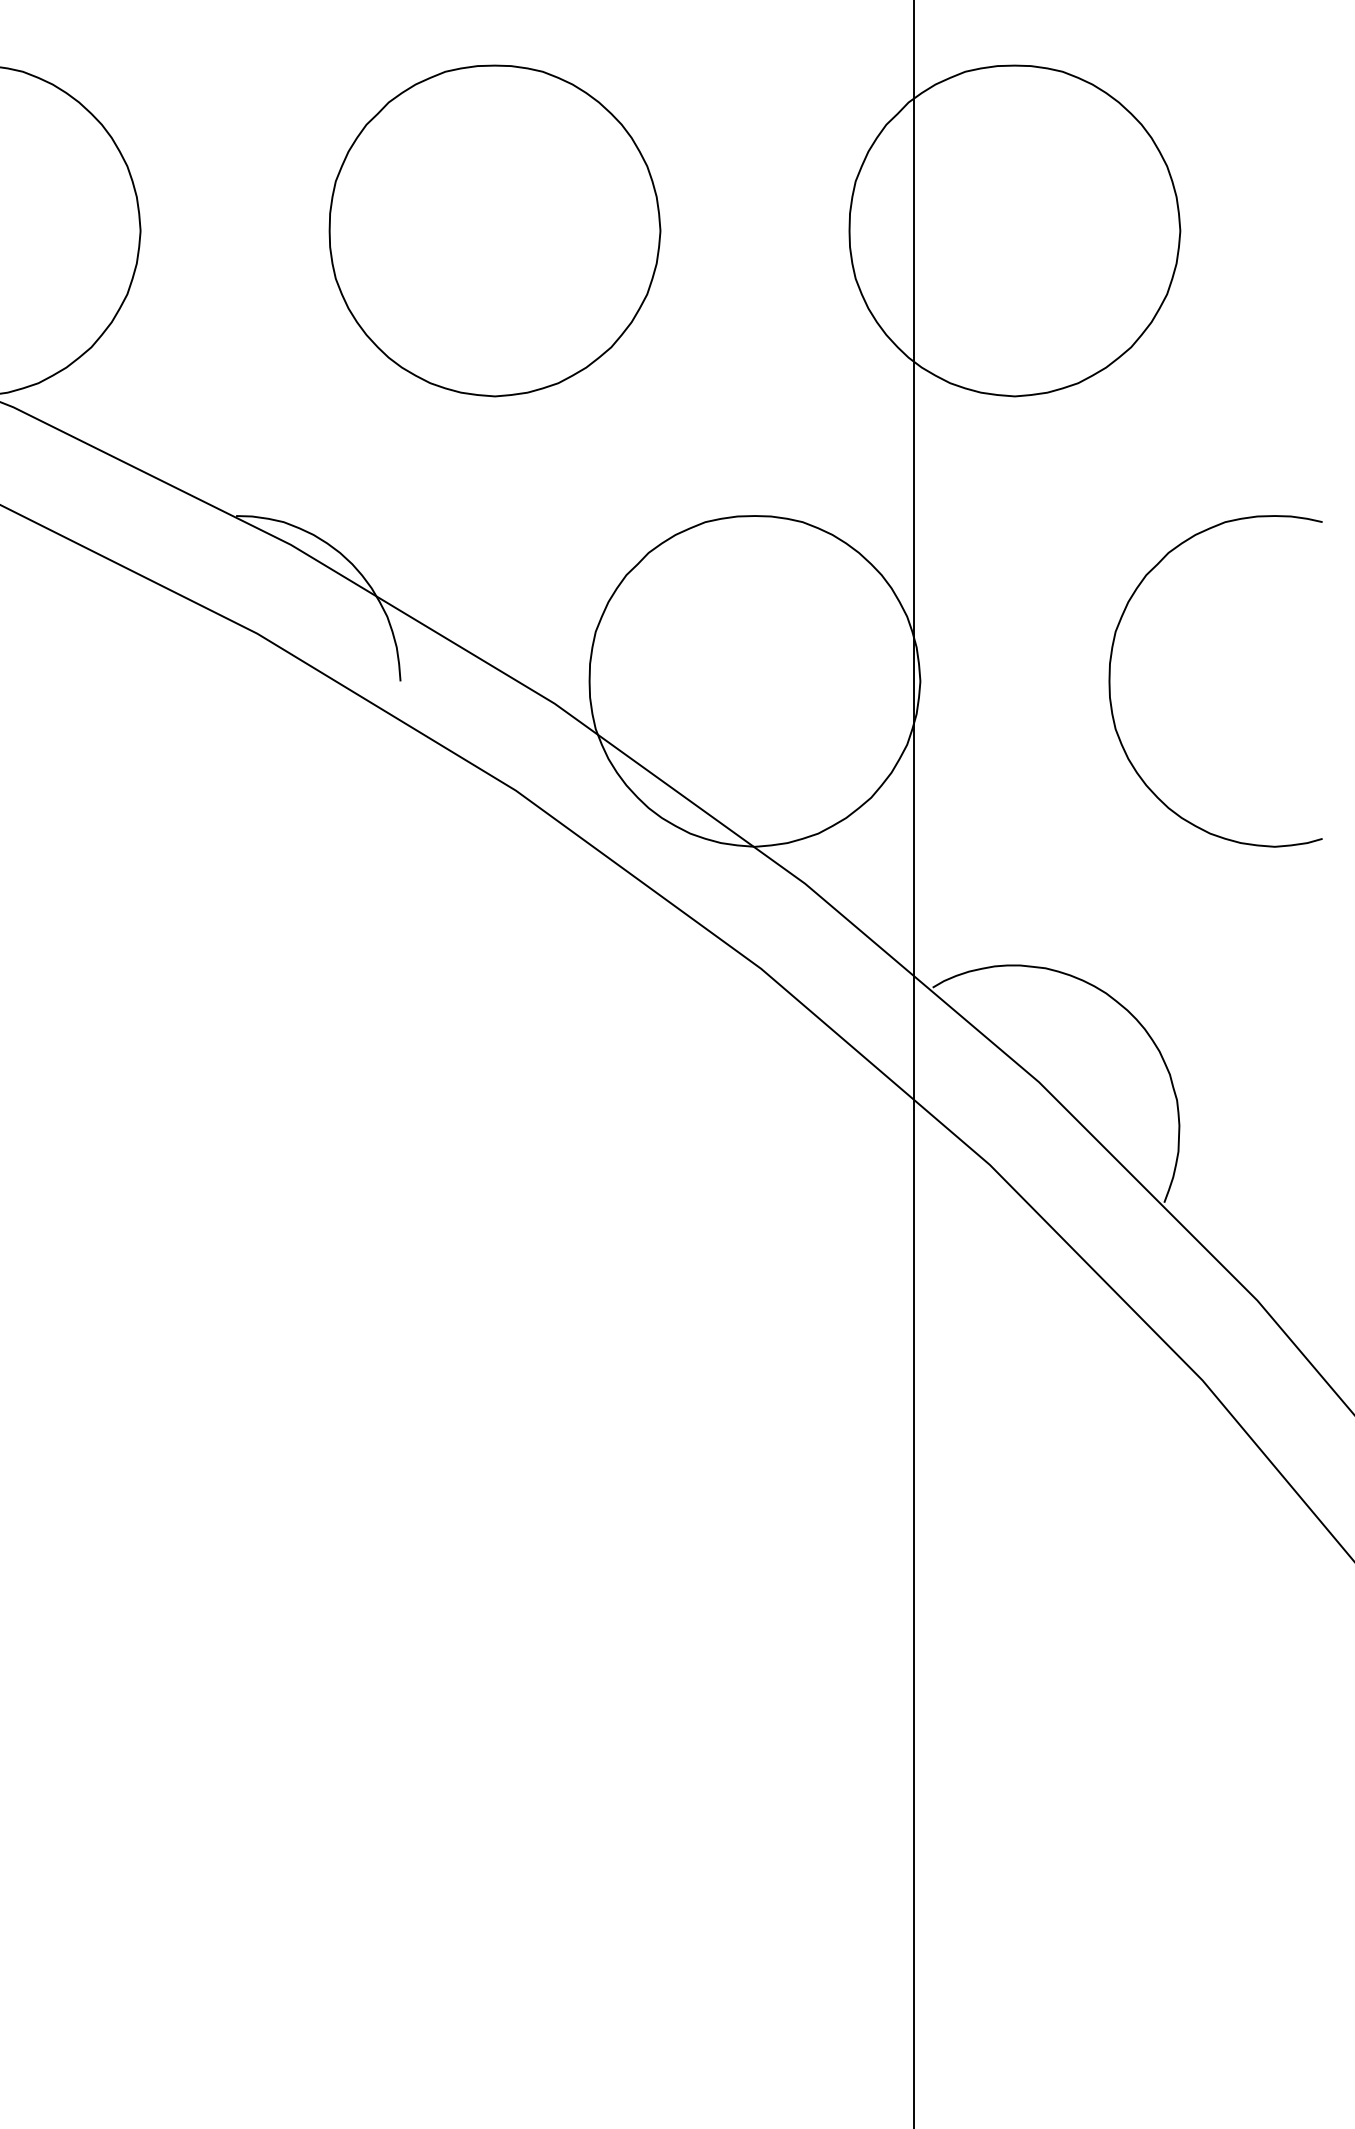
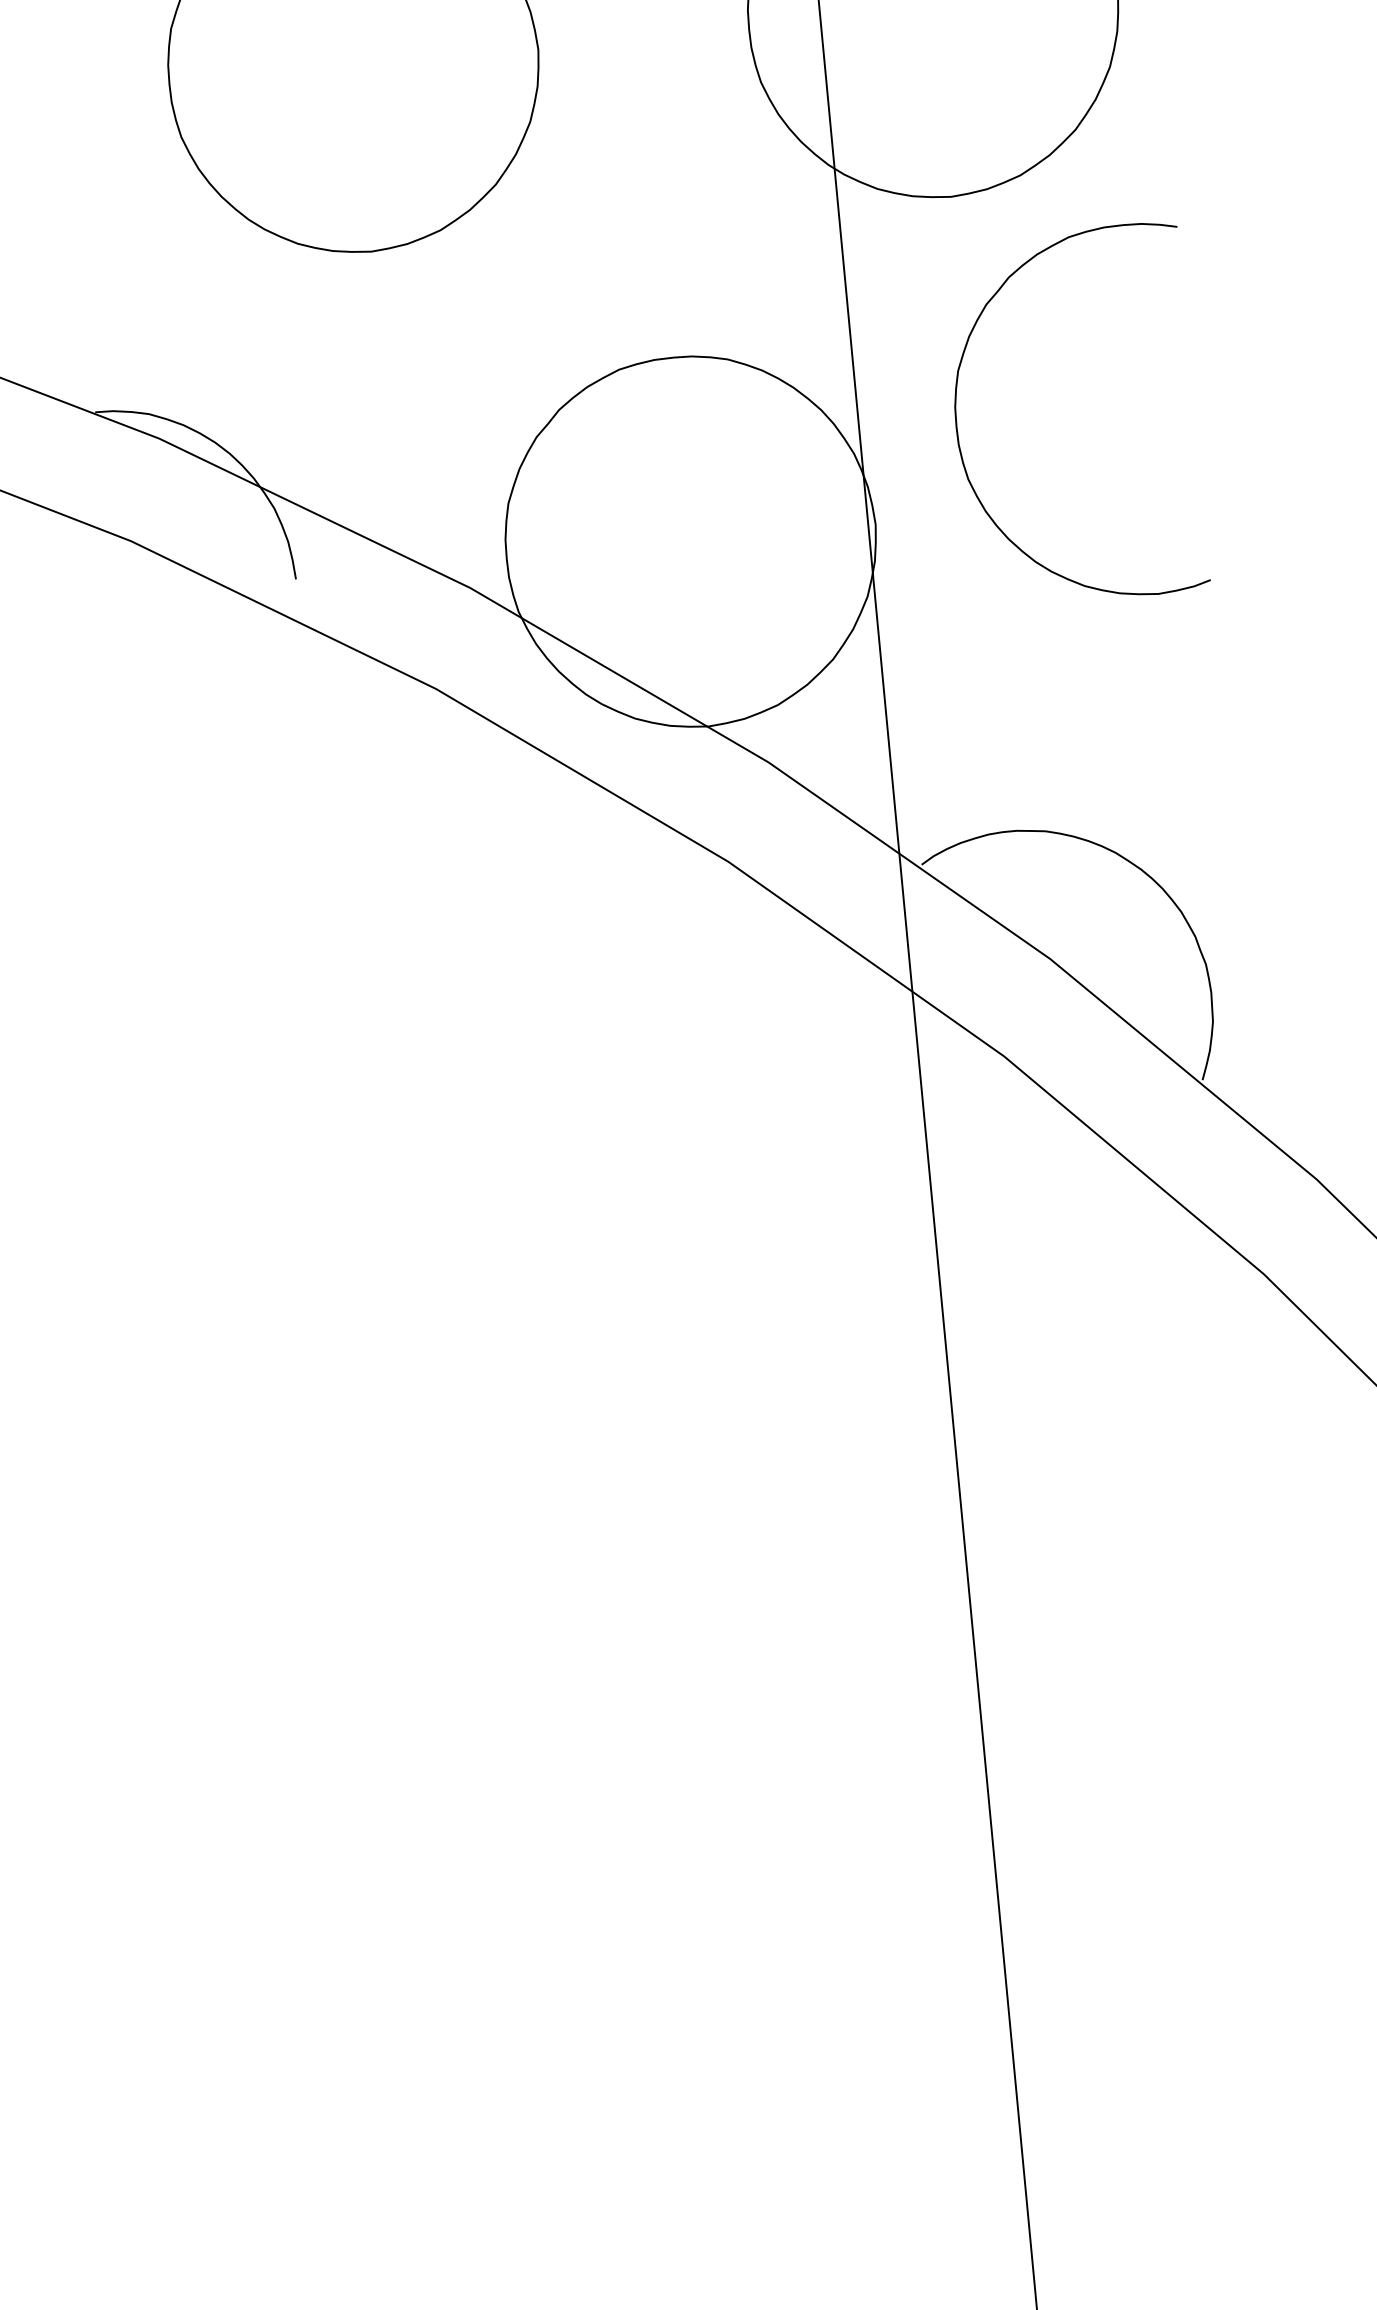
curve: (1110, 681) -> (957, 426), moved

